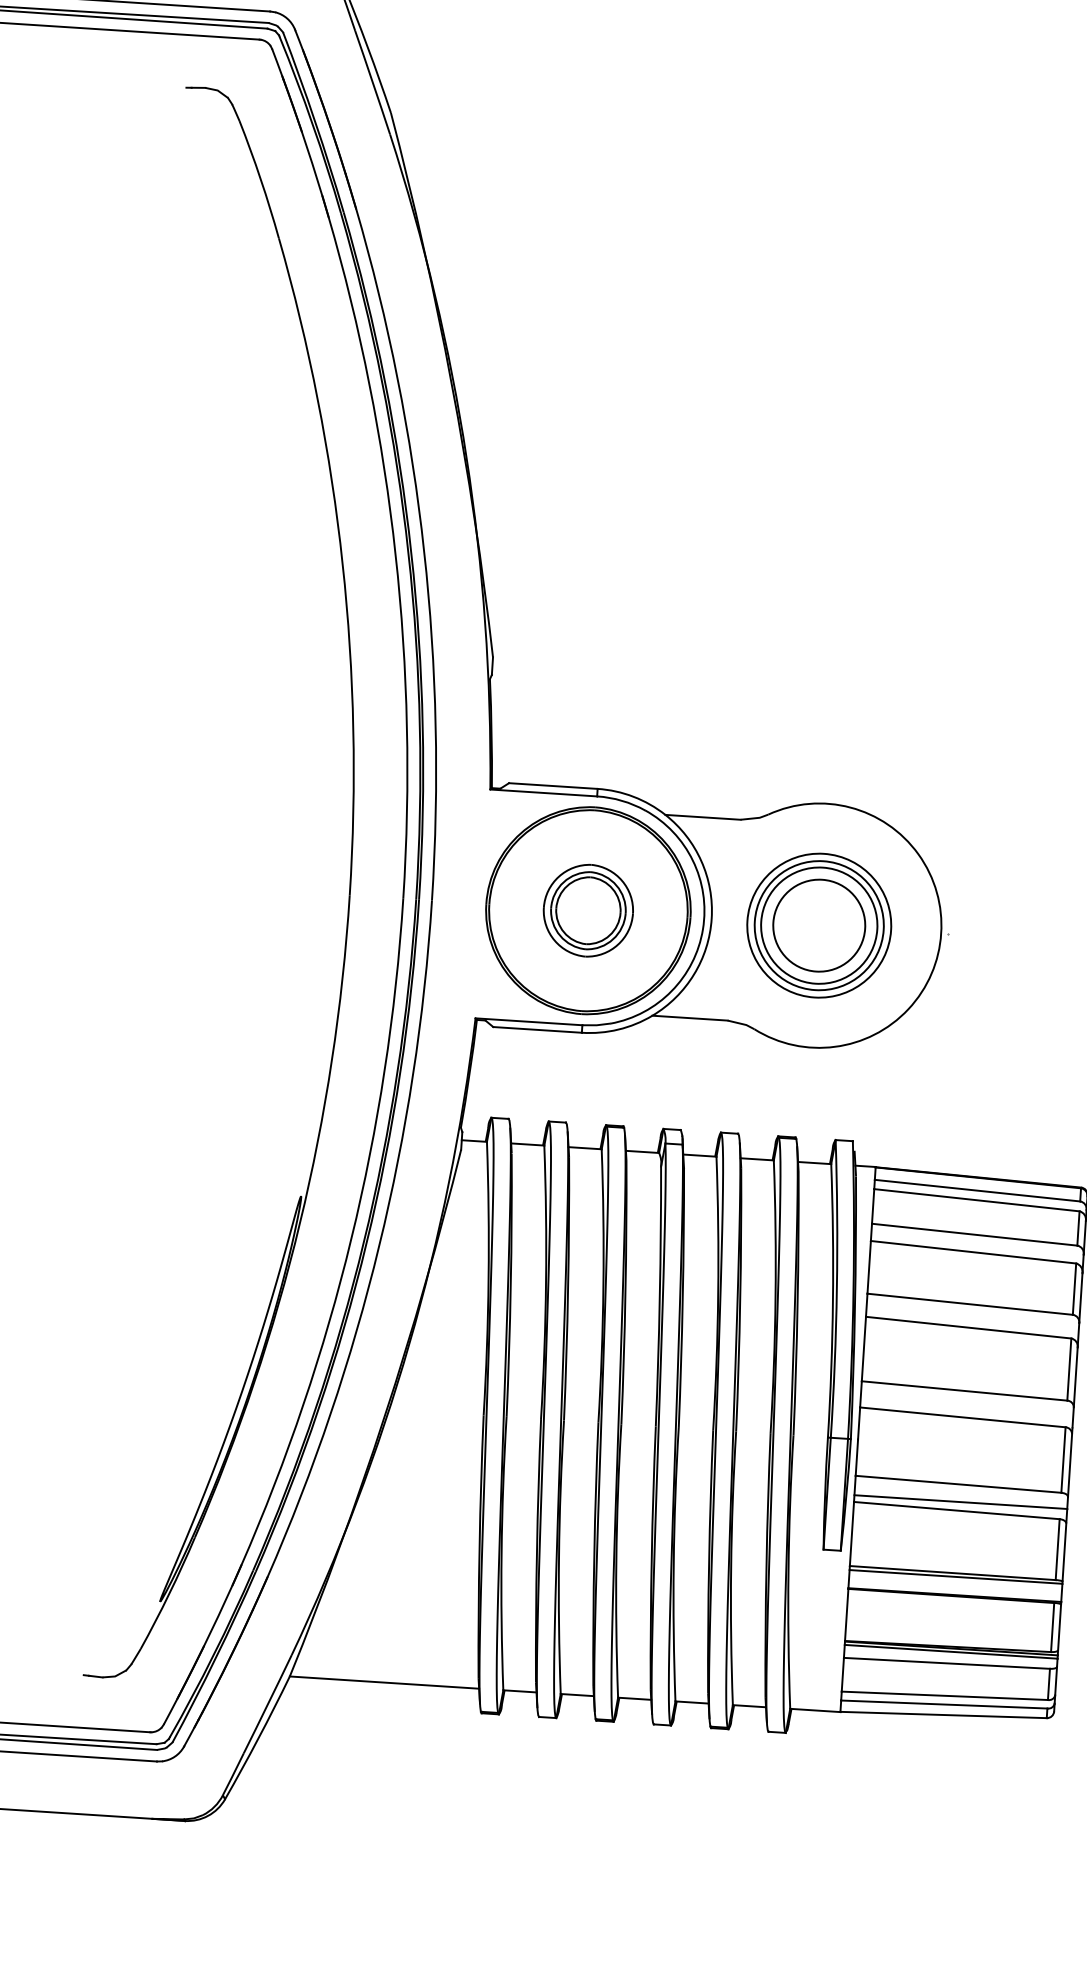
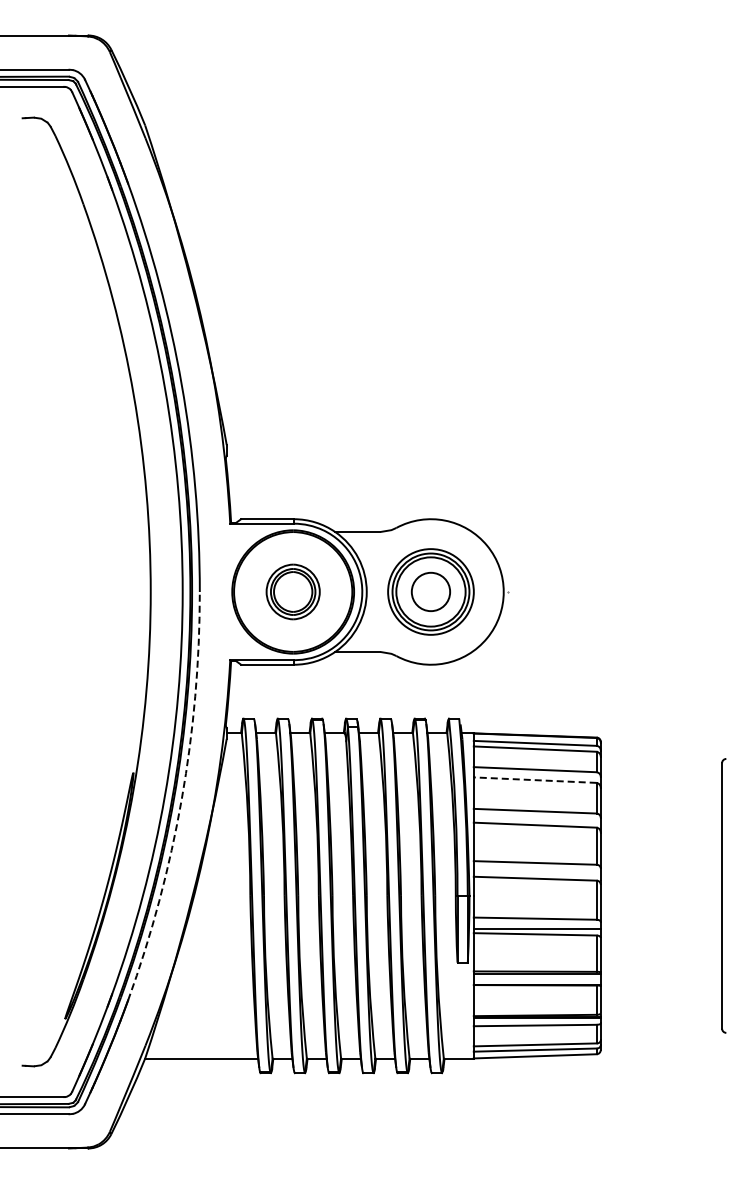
circle: (818, 924) -> (430, 591), size x0.7
arc: (378, 1246) -> (181, 799), solid -> dashed
line: (972, 1252) -> (534, 780), solid -> dashed

